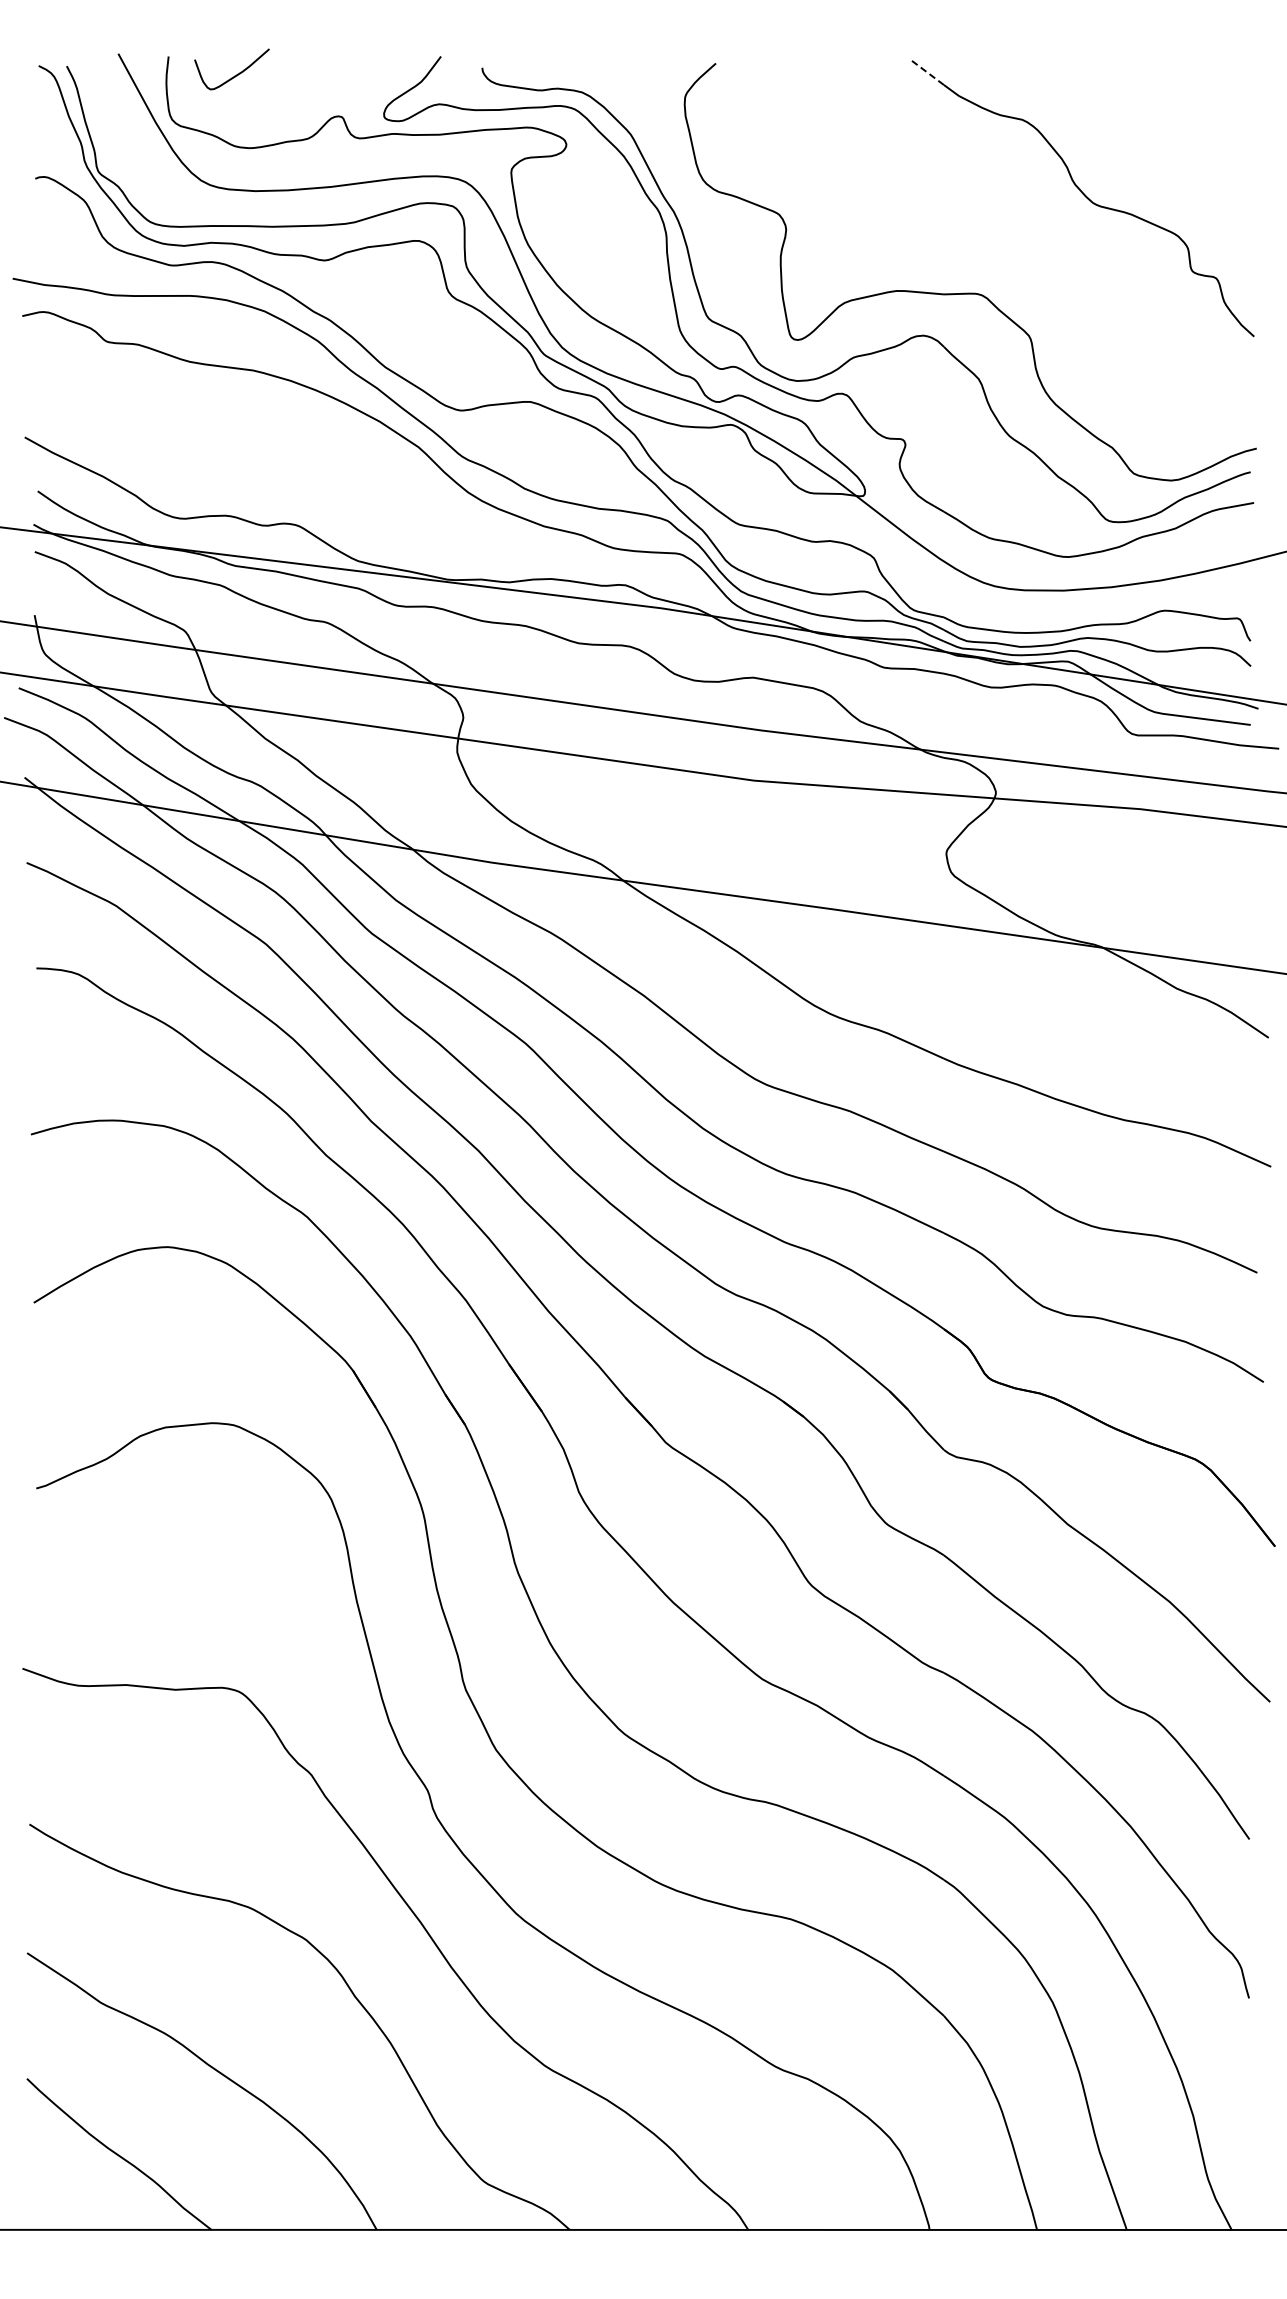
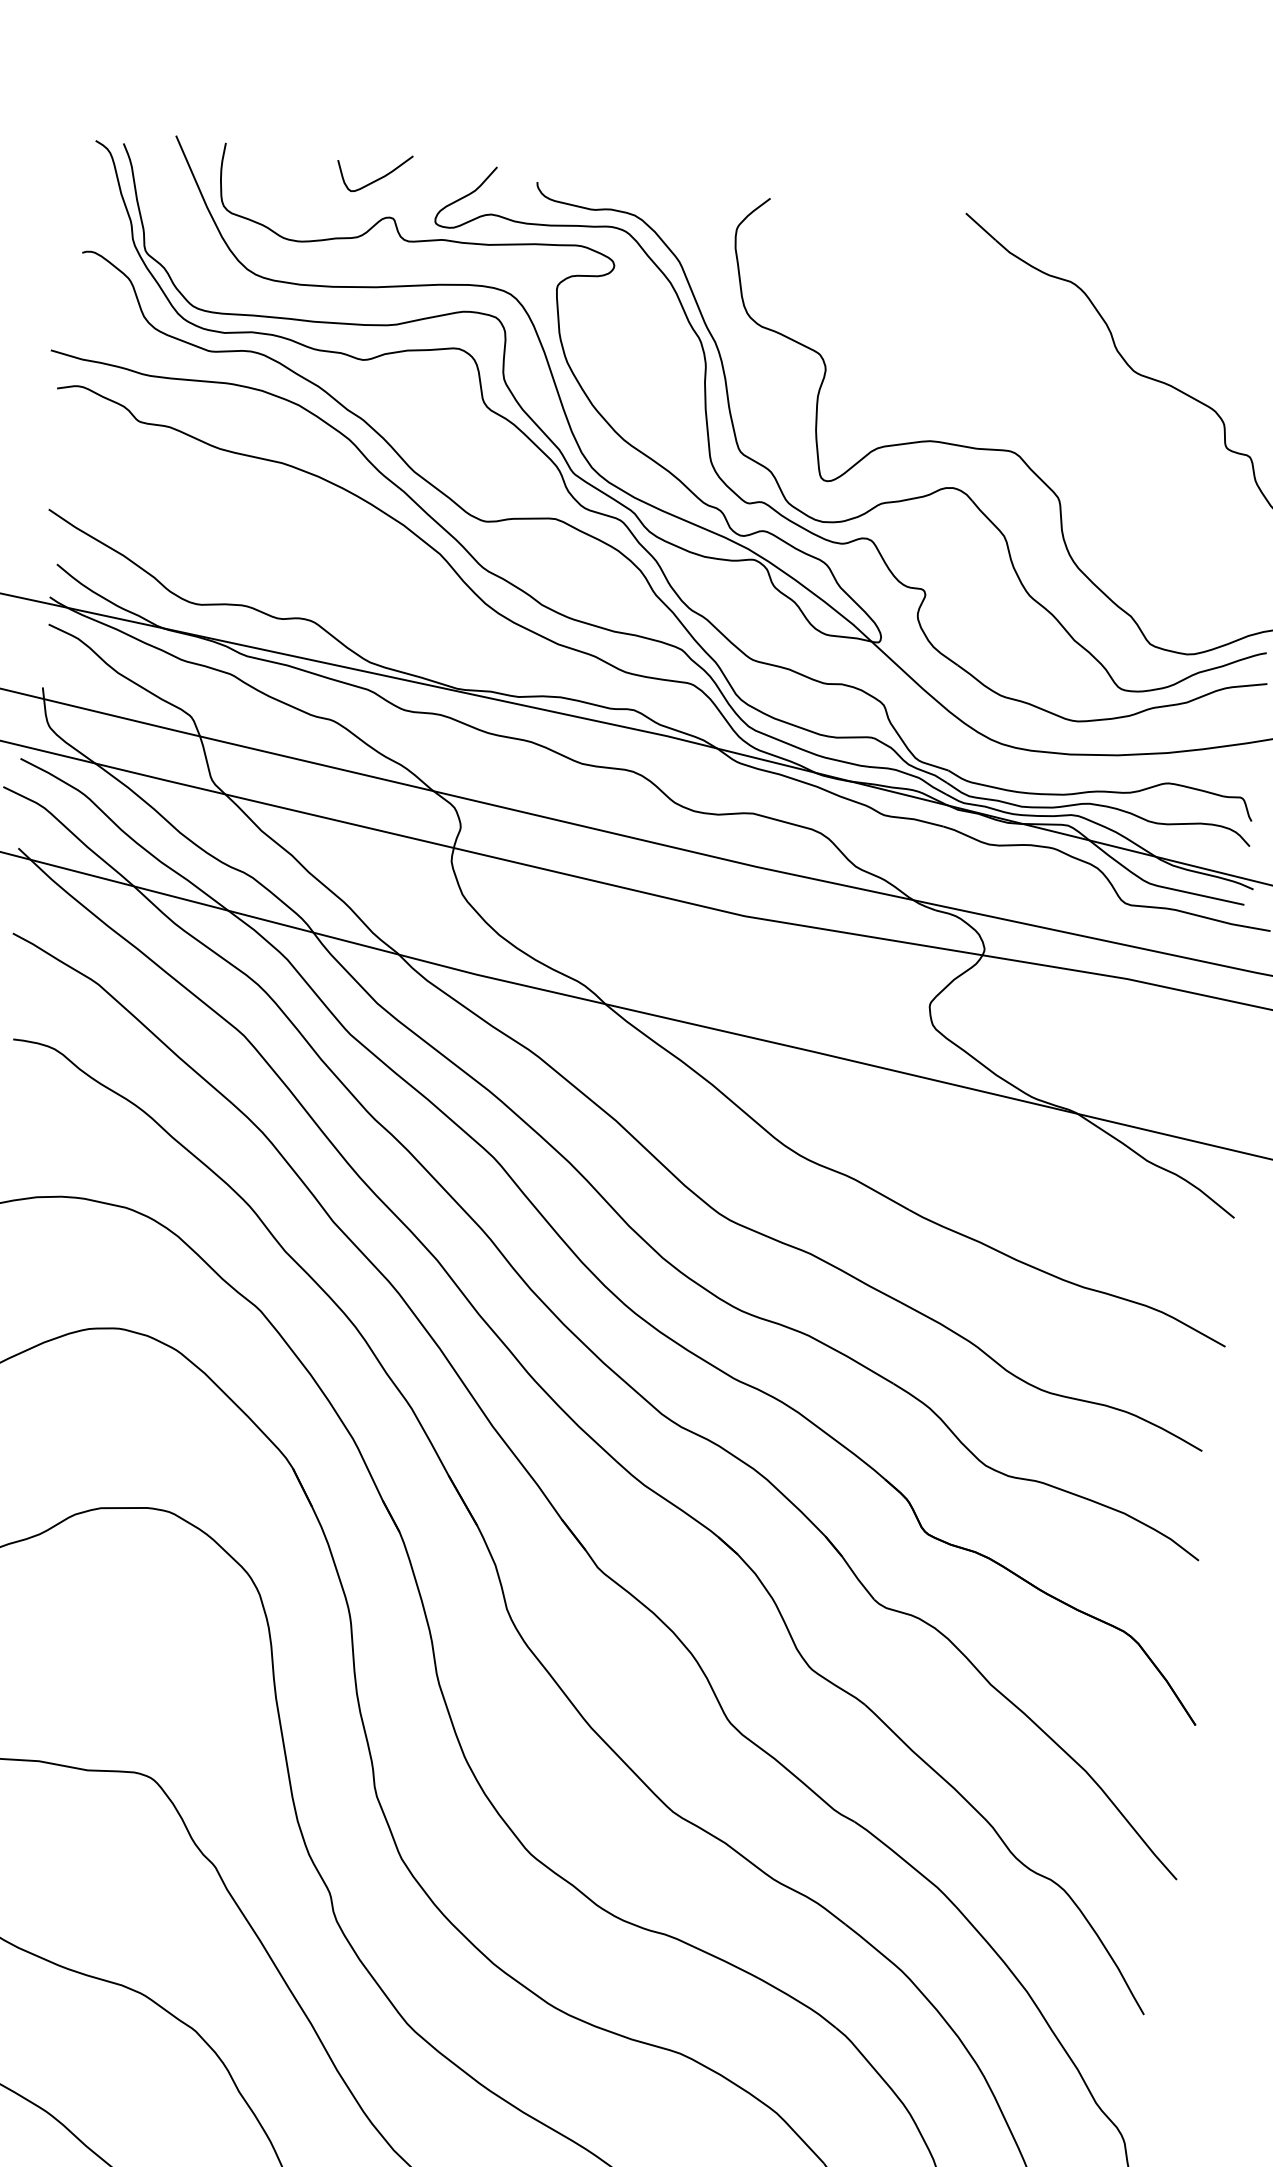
line: (927, 72) -> (980, 226), dashed -> solid
curve: (234, 75) -> (376, 179), moved

